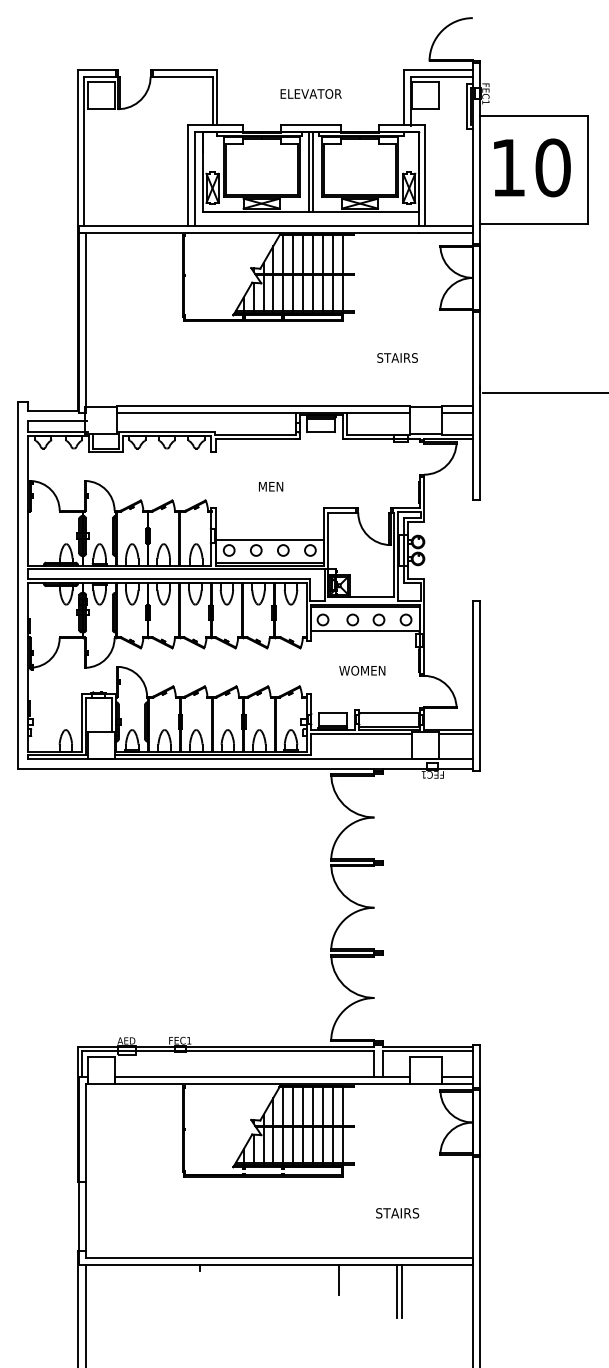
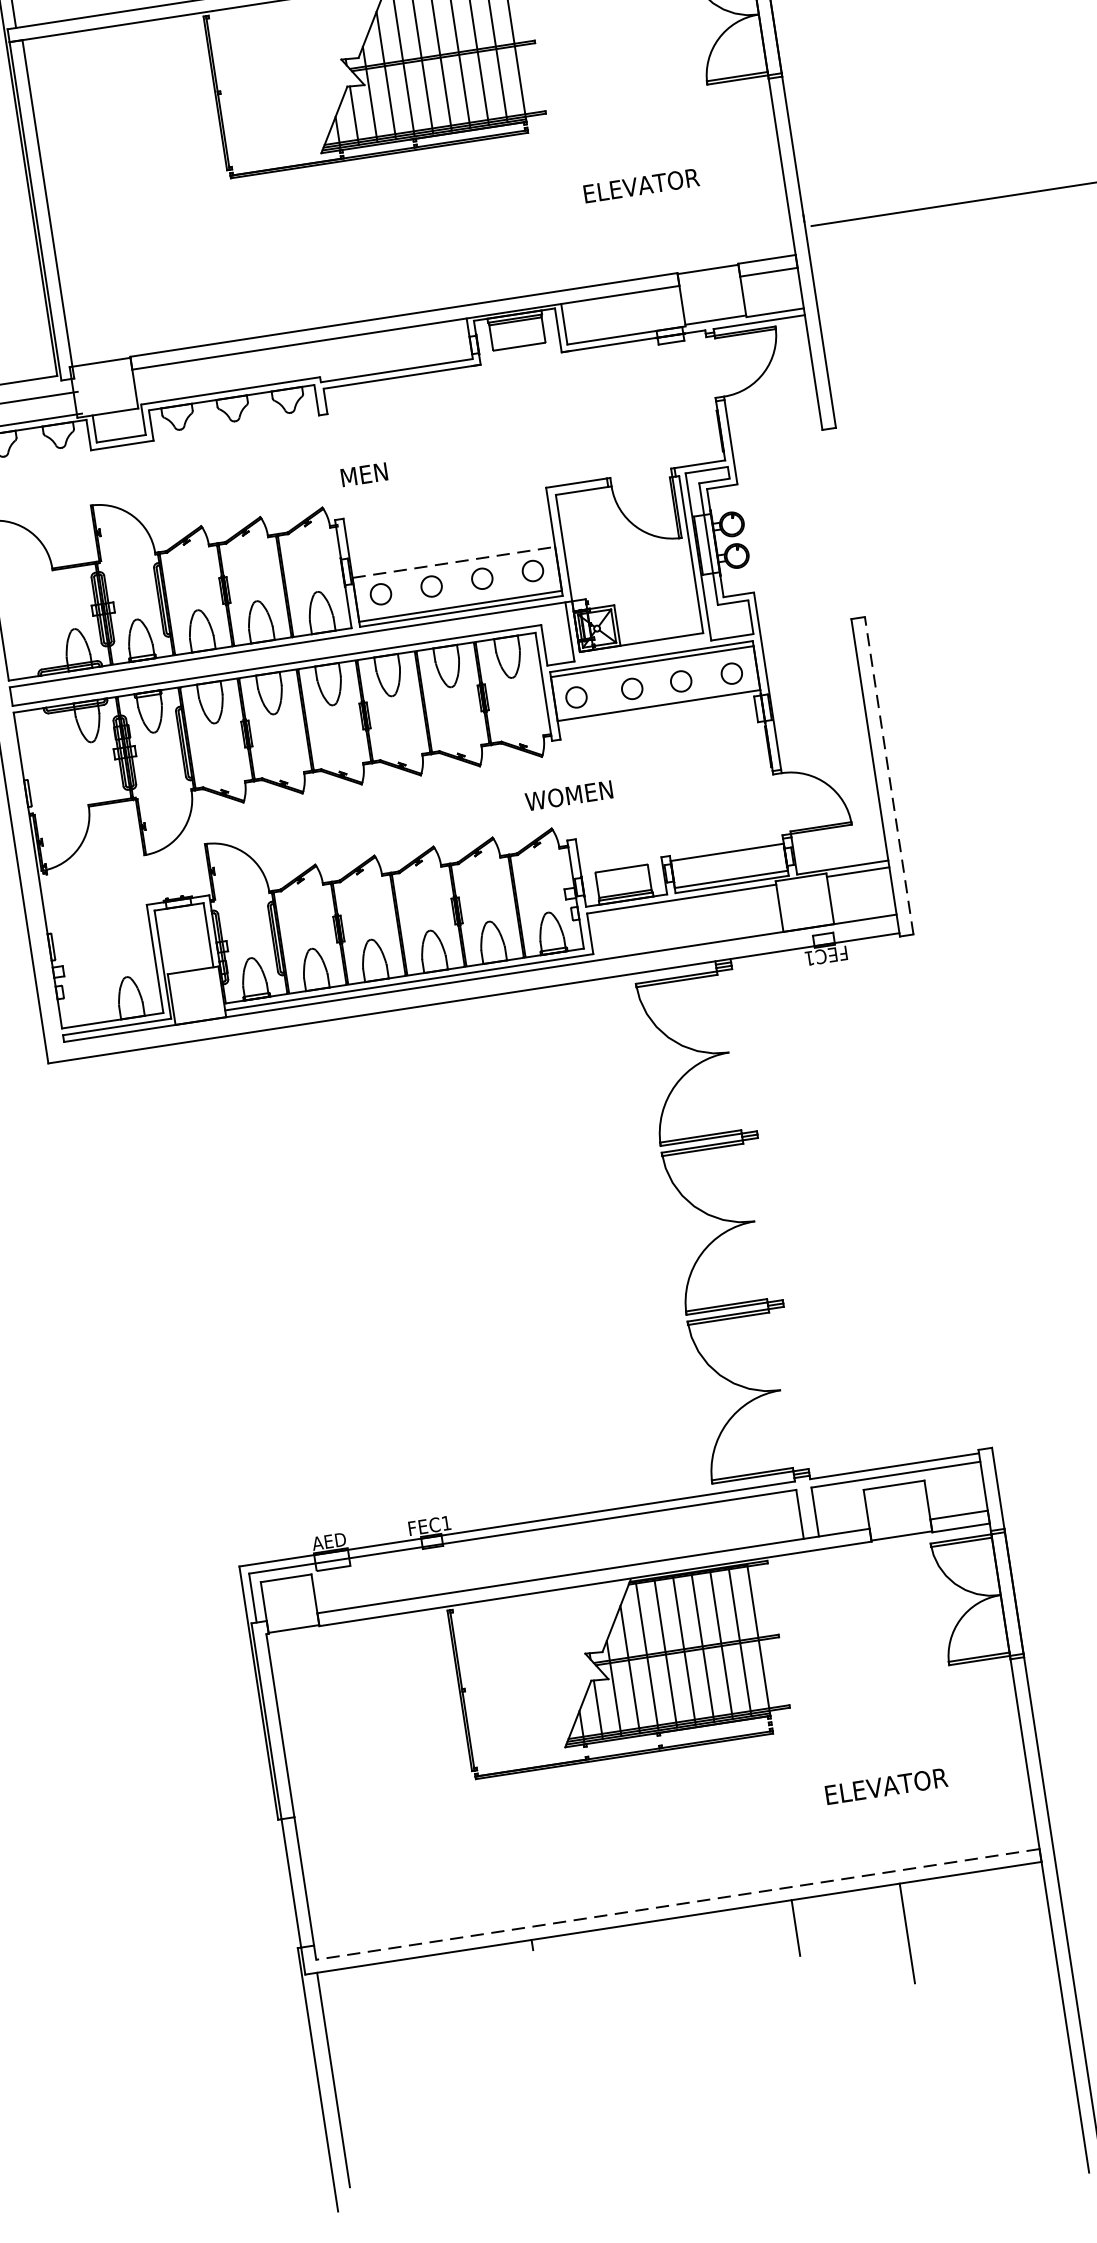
text: (397, 357) -> (640, 184), STAIRS -> ELEVATOR
text: (271, 486) -> (365, 474), moved
line: (270, 539) -> (455, 561), solid -> dashed
text: (362, 670) -> (569, 795), moved
line: (480, 685) -> (889, 774), solid -> dashed
text: (397, 1213) -> (885, 1786), STAIRS -> ELEVATOR
line: (279, 1258) -> (677, 1904), solid -> dashed
line: (401, 1291) -> (915, 1931), removed

